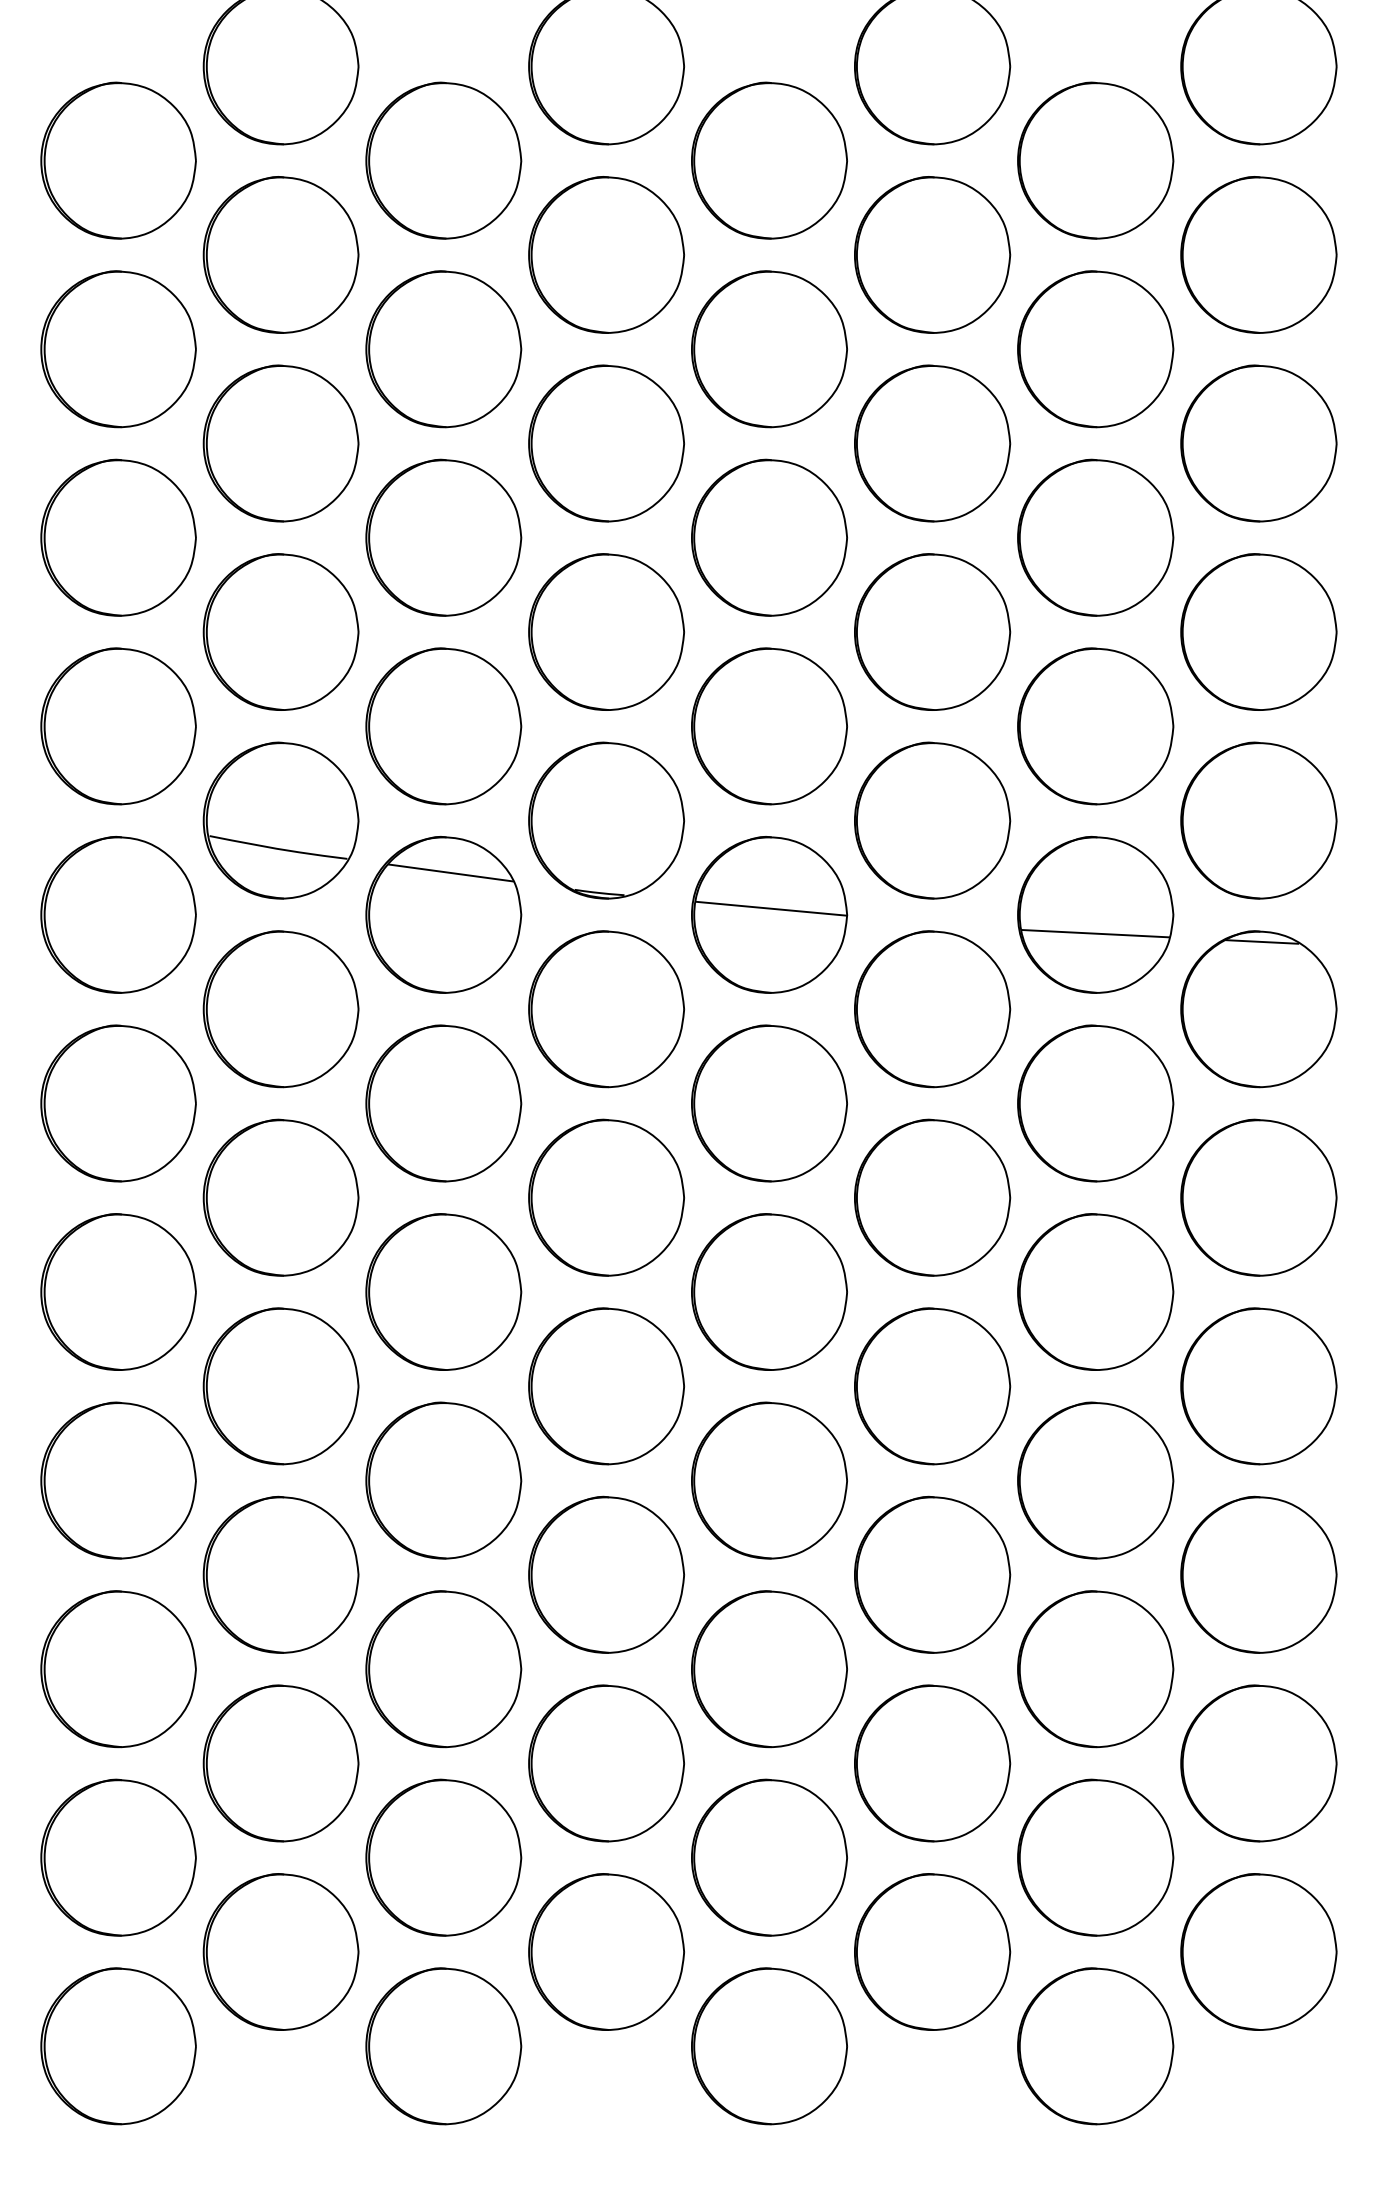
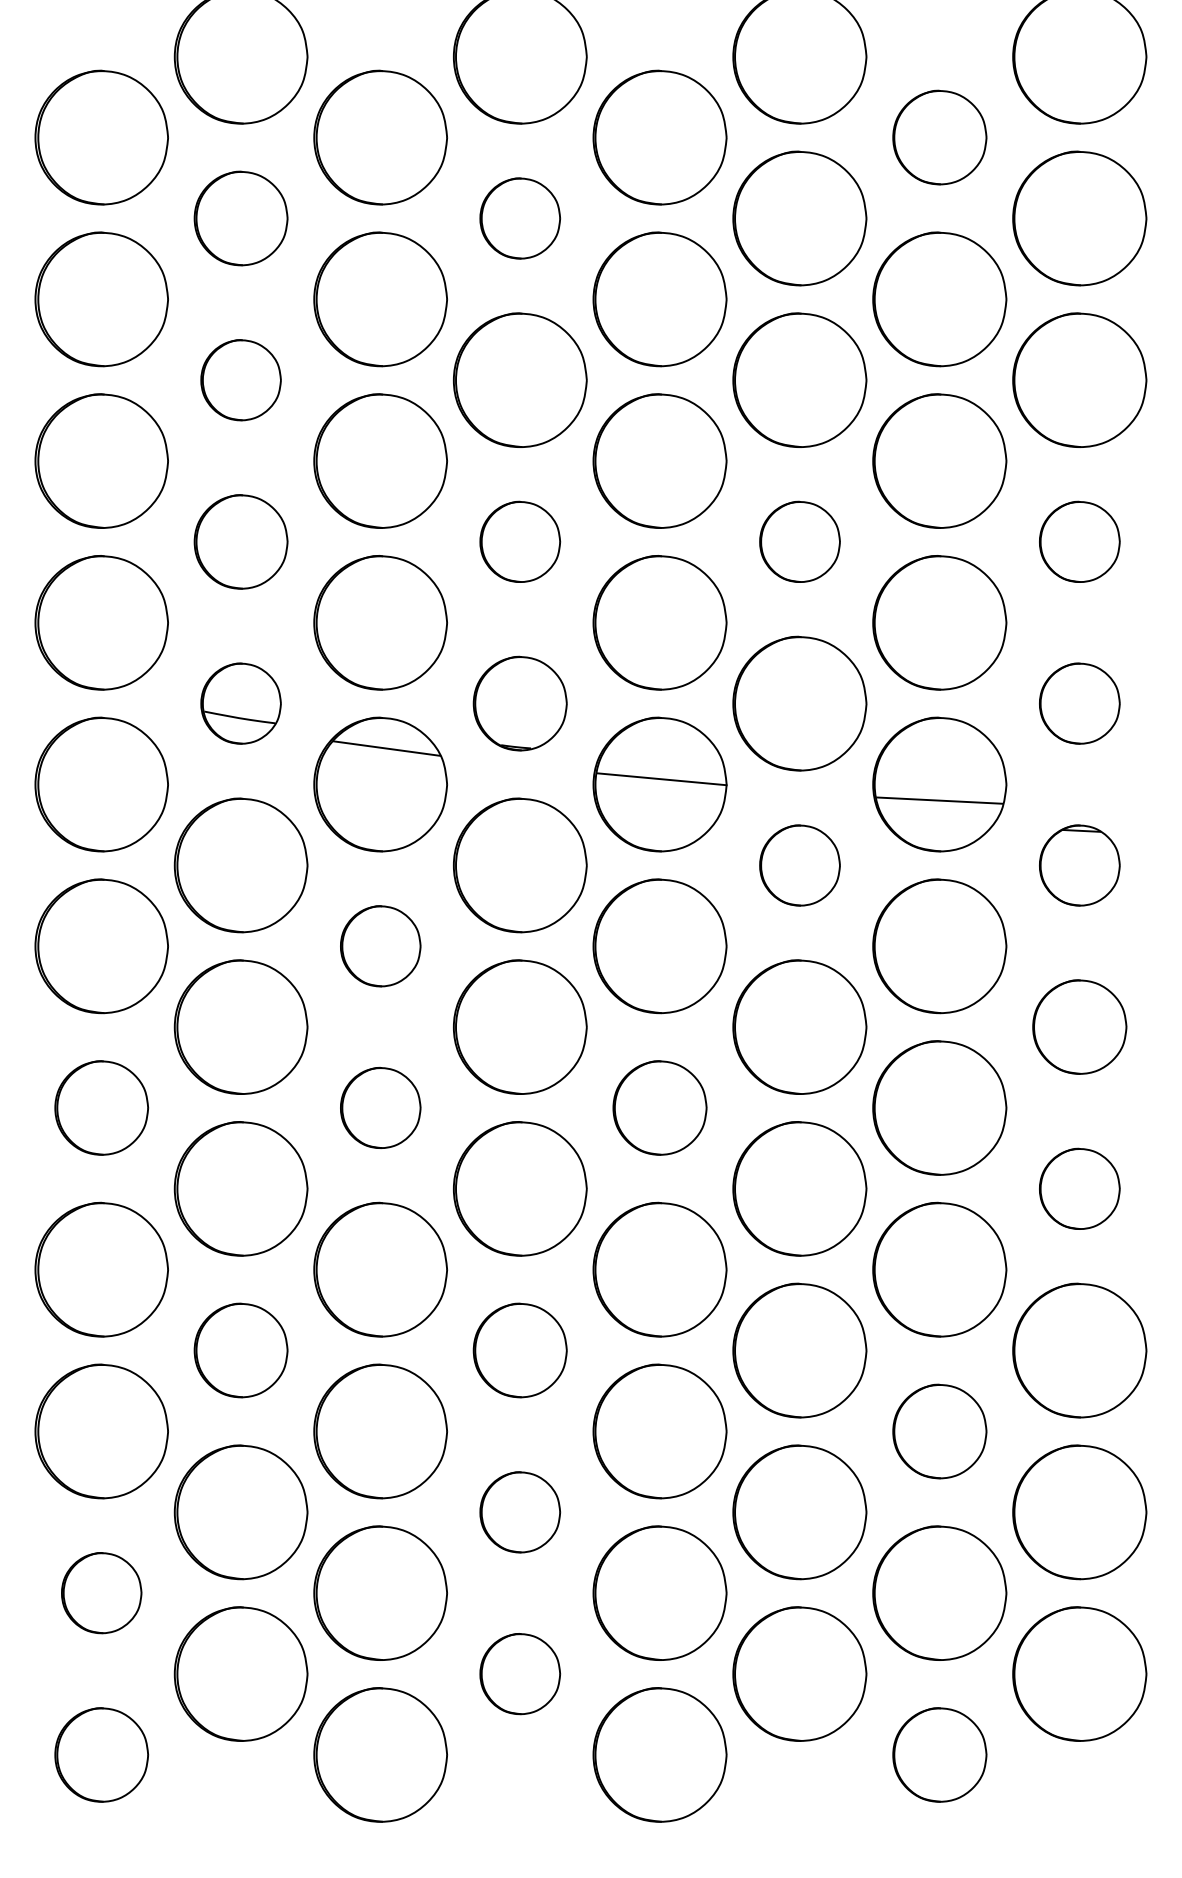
part: (1095, 160) -> (939, 137), size x0.7
part: (280, 254) -> (240, 218), size x0.7
part: (606, 254) -> (520, 218), size x0.6
part: (280, 443) -> (240, 380), size x0.6
part: (280, 631) -> (240, 541), size x0.7
part: (606, 631) -> (520, 541), size x0.6
part: (932, 631) -> (799, 541), size x0.6
part: (1258, 631) -> (1079, 541), size x0.6
part: (280, 820) -> (240, 703), size x0.6
part: (606, 820) -> (520, 703), size x0.7
part: (1258, 820) -> (1079, 703), size x0.6
part: (932, 1009) -> (799, 865), size x0.6
part: (1258, 1009) -> (1079, 865), size x0.6
part: (443, 1103) -> (380, 946), size x0.6
part: (1258, 1197) -> (1079, 1026), size x0.7
part: (118, 1291) -> (101, 1107), size x0.7
part: (443, 1291) -> (380, 1107), size x0.6
part: (769, 1291) -> (660, 1107), size x0.7
part: (1258, 1386) -> (1079, 1189), size x0.6
part: (280, 1574) -> (240, 1350), size x0.7
part: (606, 1574) -> (520, 1350), size x0.7
part: (1095, 1669) -> (939, 1431), size x0.7
part: (606, 1763) -> (520, 1512), size x0.6
part: (118, 1857) -> (101, 1592), size x0.6
part: (606, 1951) -> (520, 1673), size x0.6
part: (118, 2046) -> (101, 1755), size x0.7
part: (1095, 2046) -> (939, 1755), size x0.7

